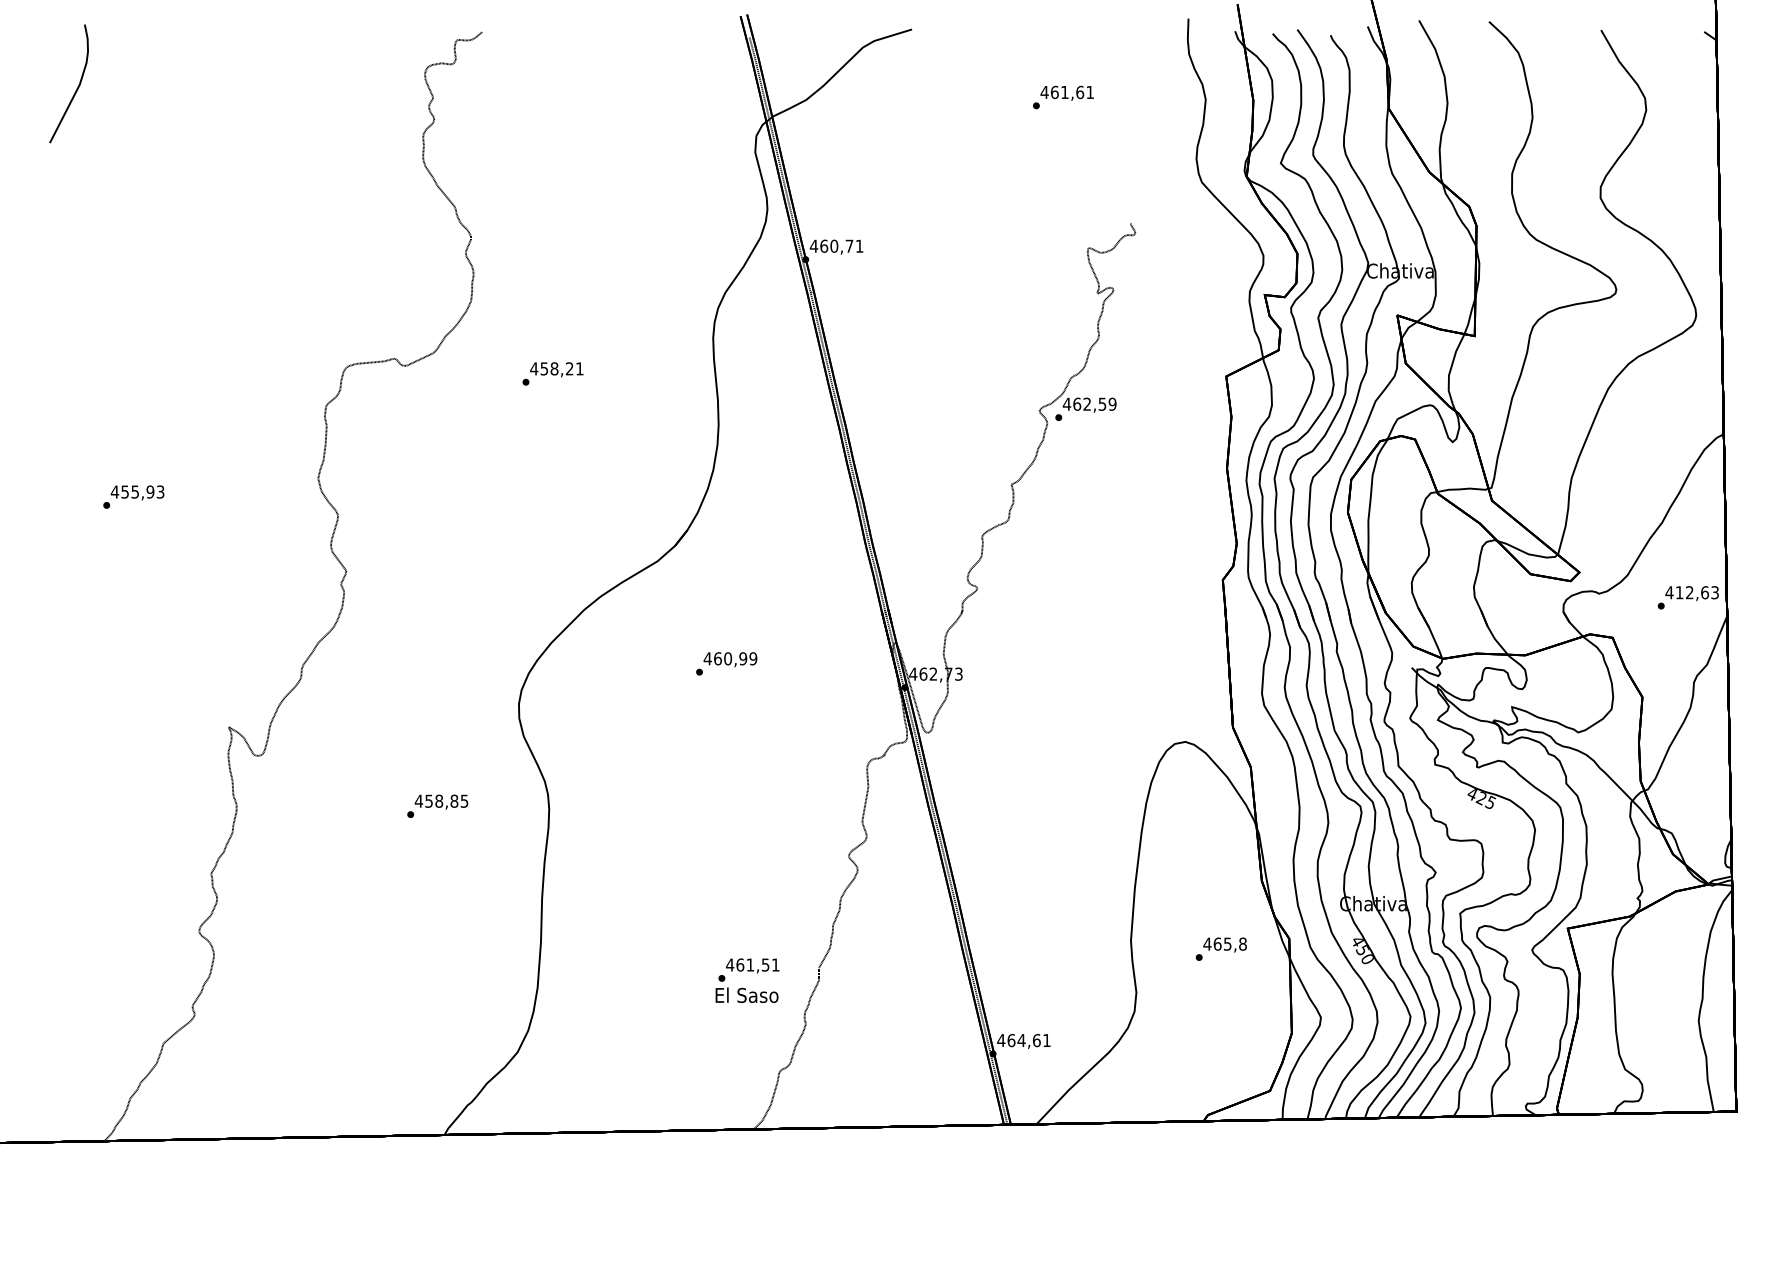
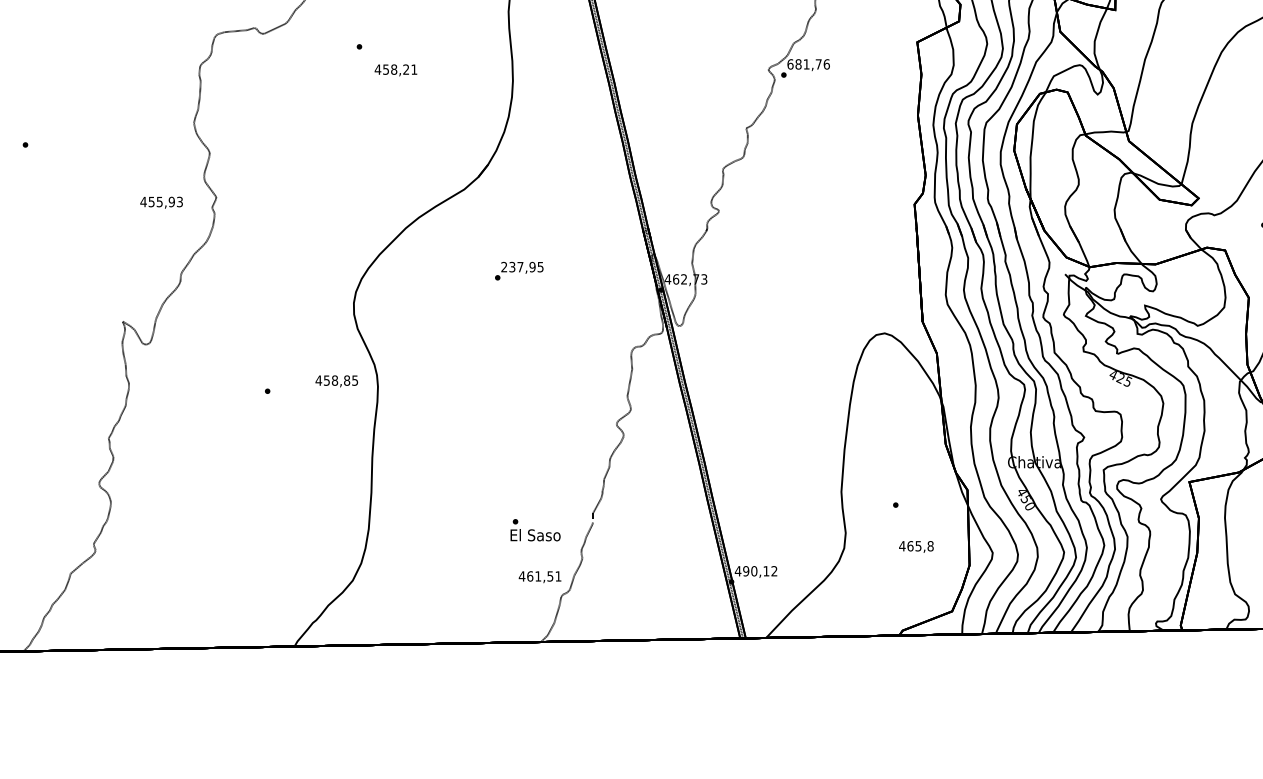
text: (556, 369) -> (395, 70), moved
text: (1089, 403) -> (808, 63), 462,59 -> 681,76
text: (137, 492) -> (161, 202), moved
text: (730, 658) -> (522, 266), 460,99 -> 237,95
text: (441, 801) -> (336, 380), moved
text: (1224, 944) -> (915, 546), moved
text: (752, 965) -> (539, 576), moved
text: (1028, 1040) -> (759, 571), 464,61 -> 490,12

